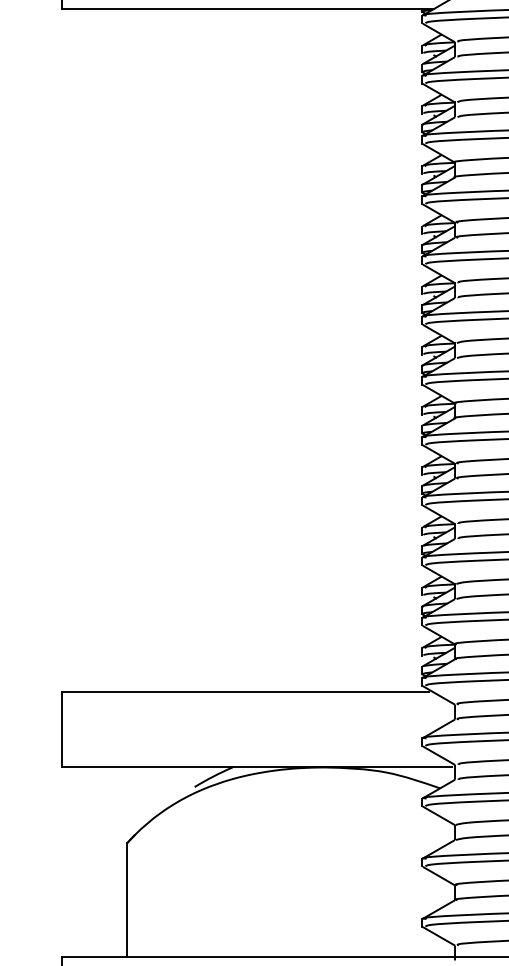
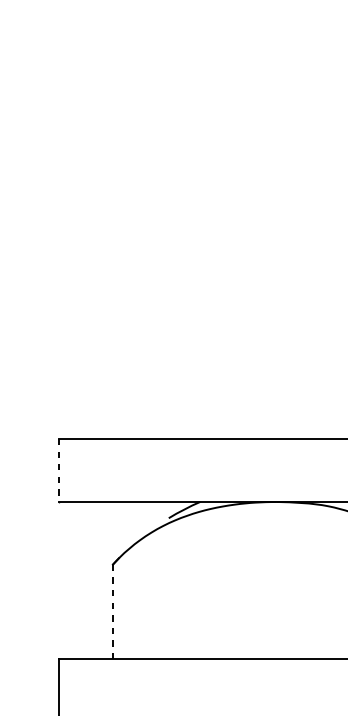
line: (61, 729) -> (58, 470), solid -> dashed
line: (127, 900) -> (113, 612), solid -> dashed

